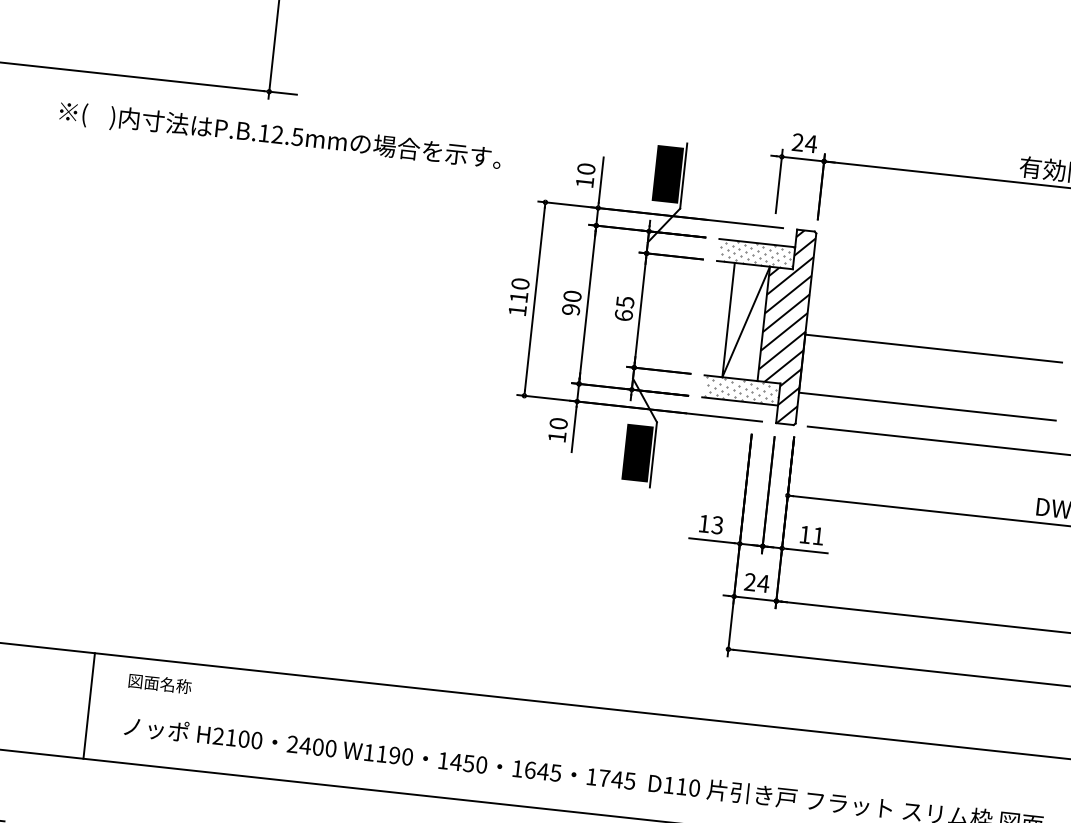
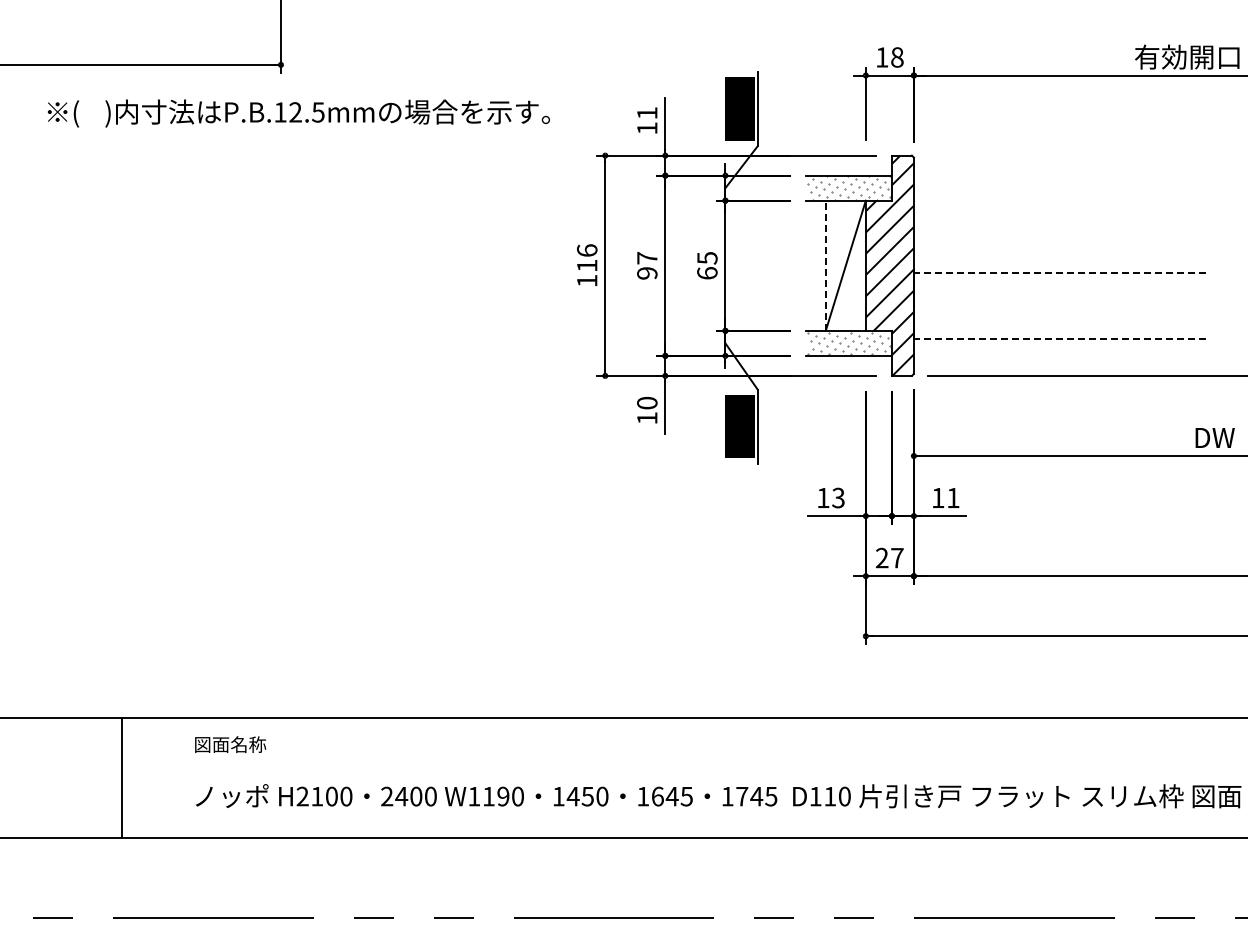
line: (282, 92) -> (296, 64), removed
text: (805, 143) -> (890, 57), 24 -> 18
text: (586, 169) -> (647, 113), 10 -> 11
text: (520, 283) -> (587, 250), 110 -> 116
text: (572, 295) -> (647, 257), 90 -> 97
line: (728, 319) -> (825, 265), solid -> dashed
line: (933, 348) -> (1059, 272), solid -> dashed
line: (926, 406) -> (1059, 338), solid -> dashed
text: (763, 584) -> (897, 558), 24 -> 27
line: (89, 706) -> (122, 778), moved

